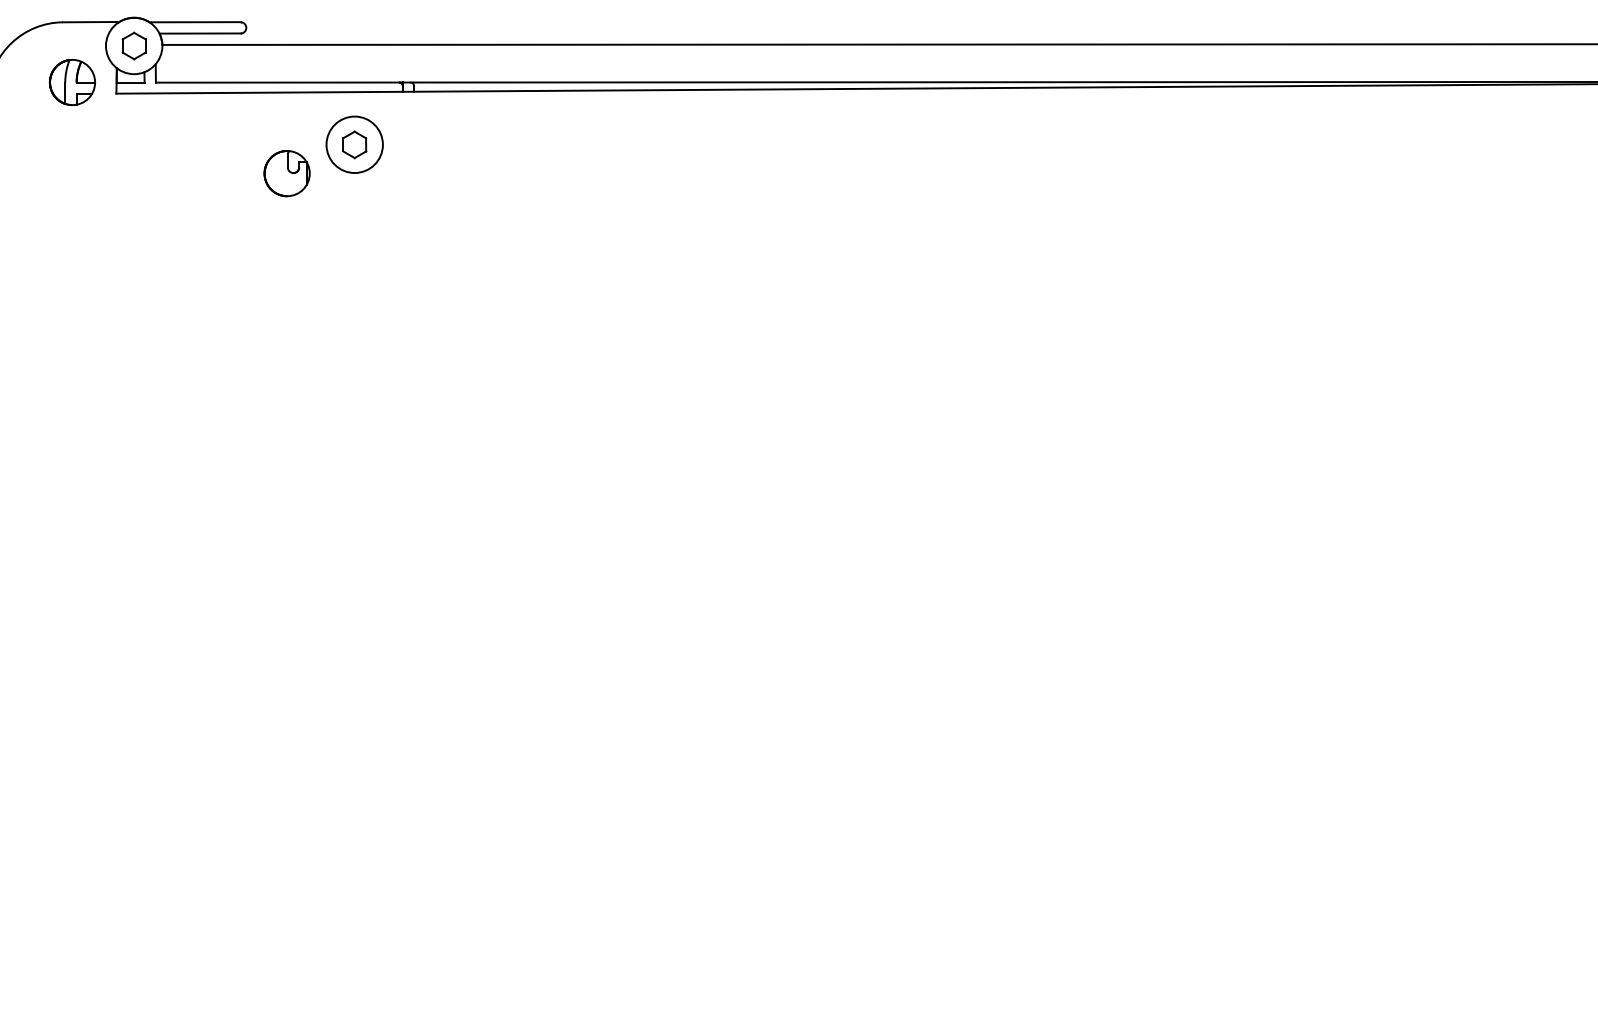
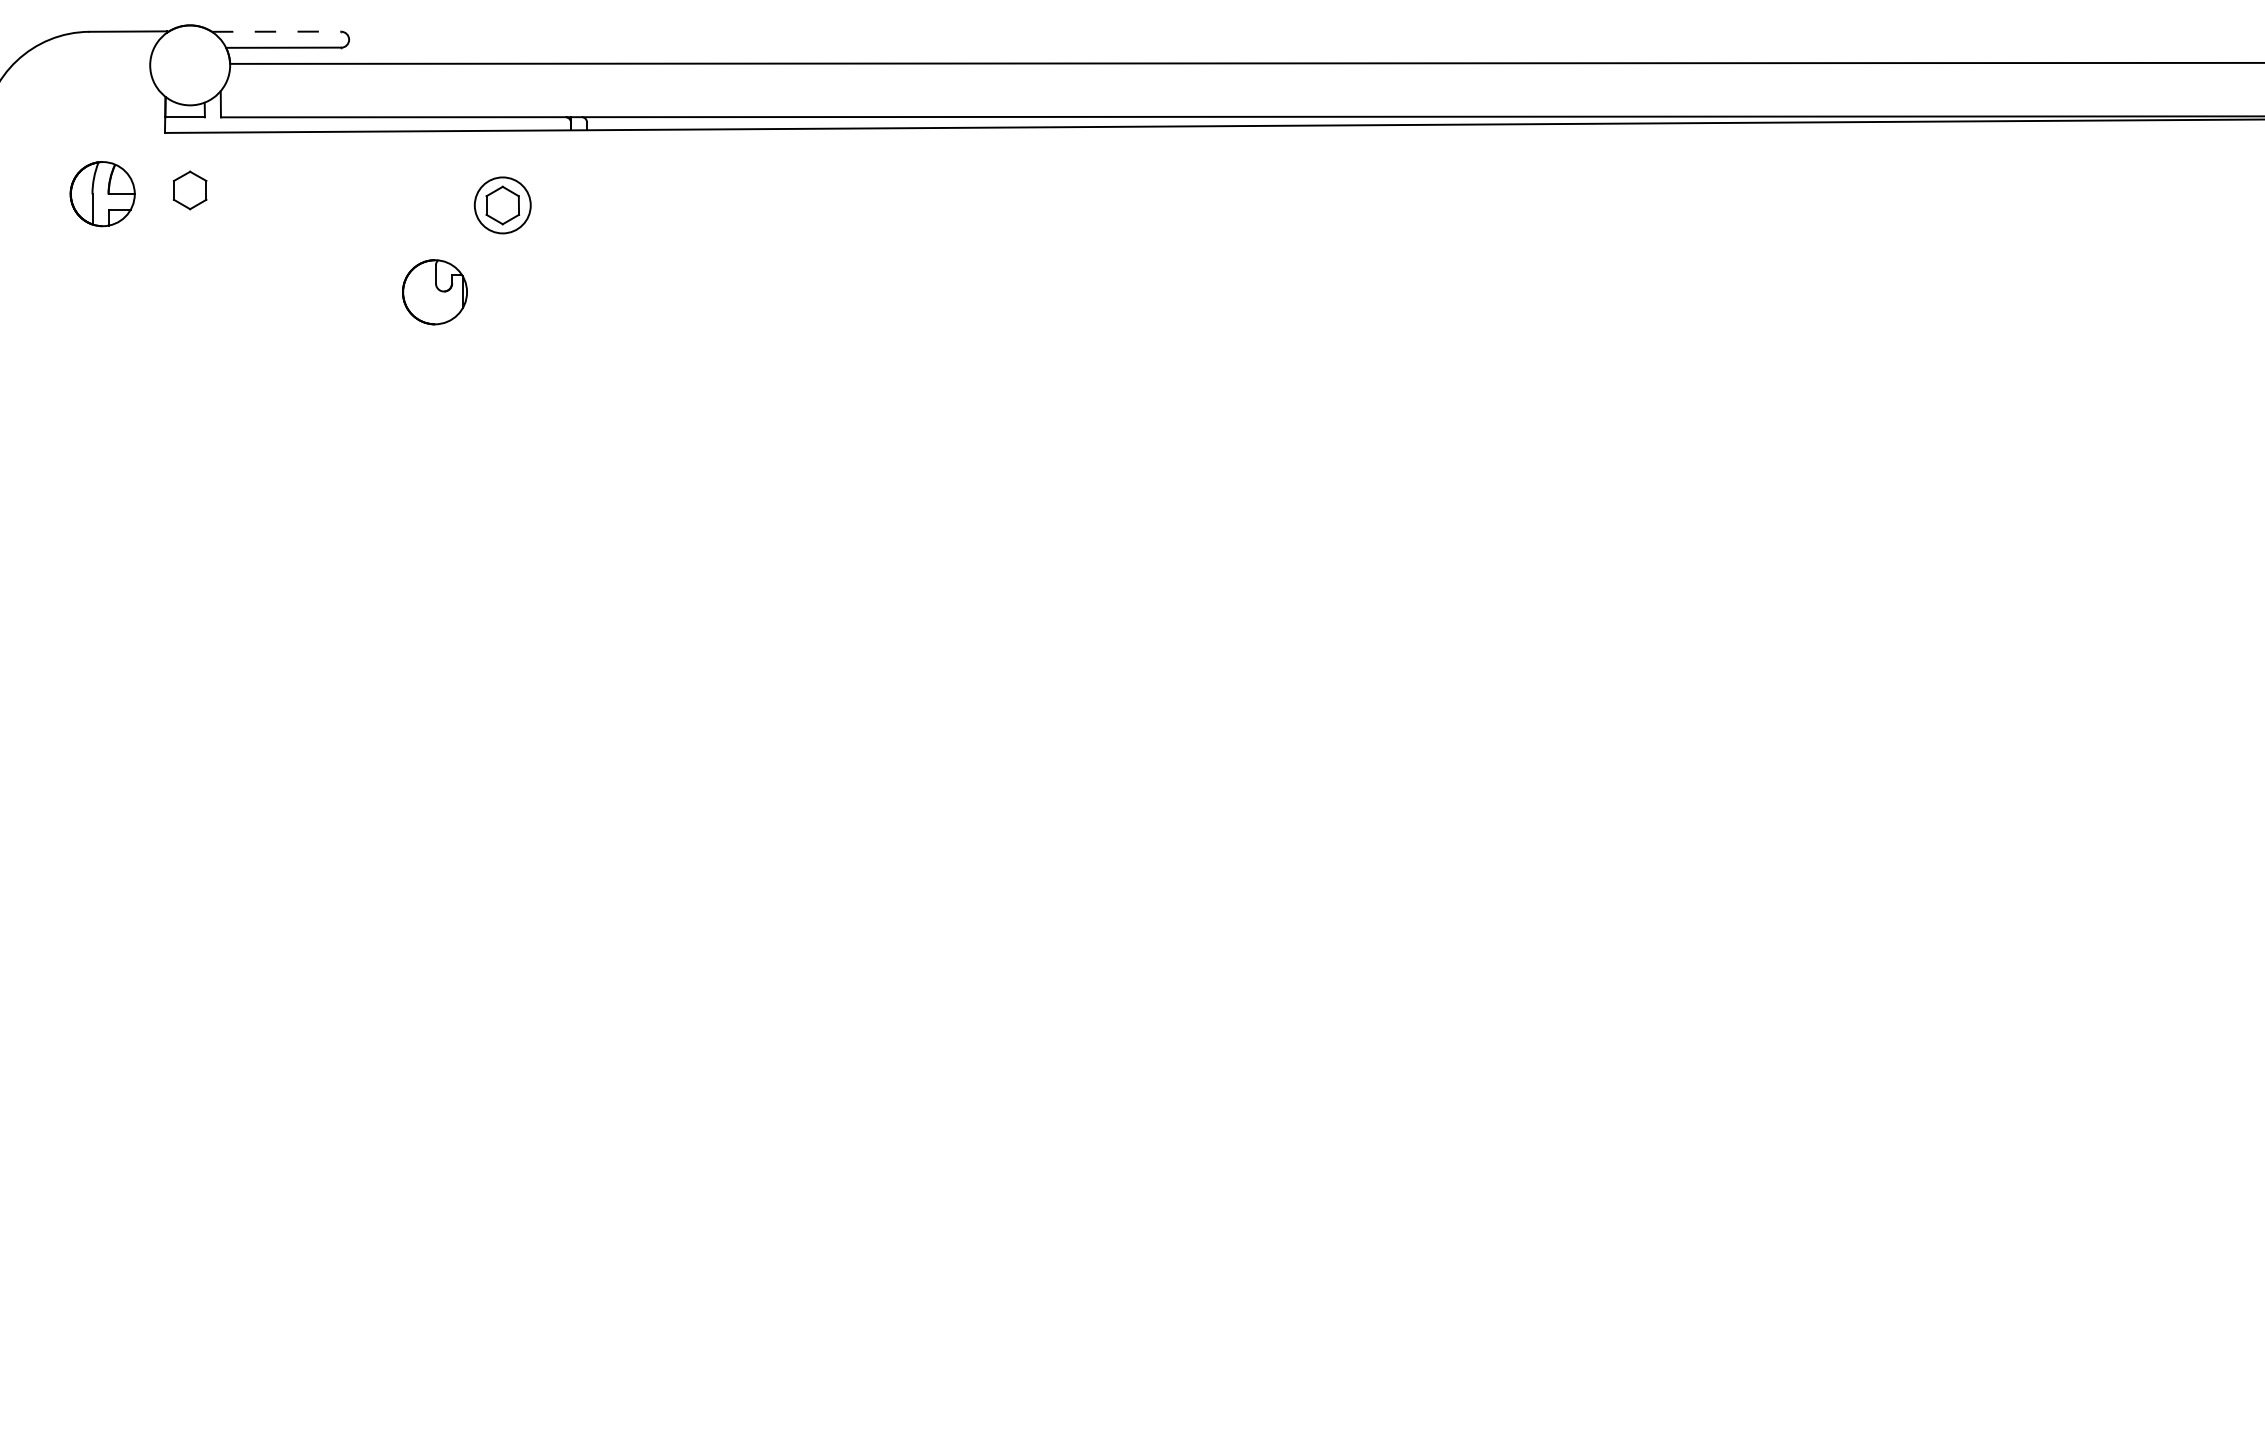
line: (195, 22) -> (276, 31), solid -> dashed
part: (133, 46) -> (189, 190), moved
part: (72, 82) -> (102, 194), moved
circle: (354, 144) -> (502, 205), size x0.7
part: (286, 173) -> (434, 292), moved

